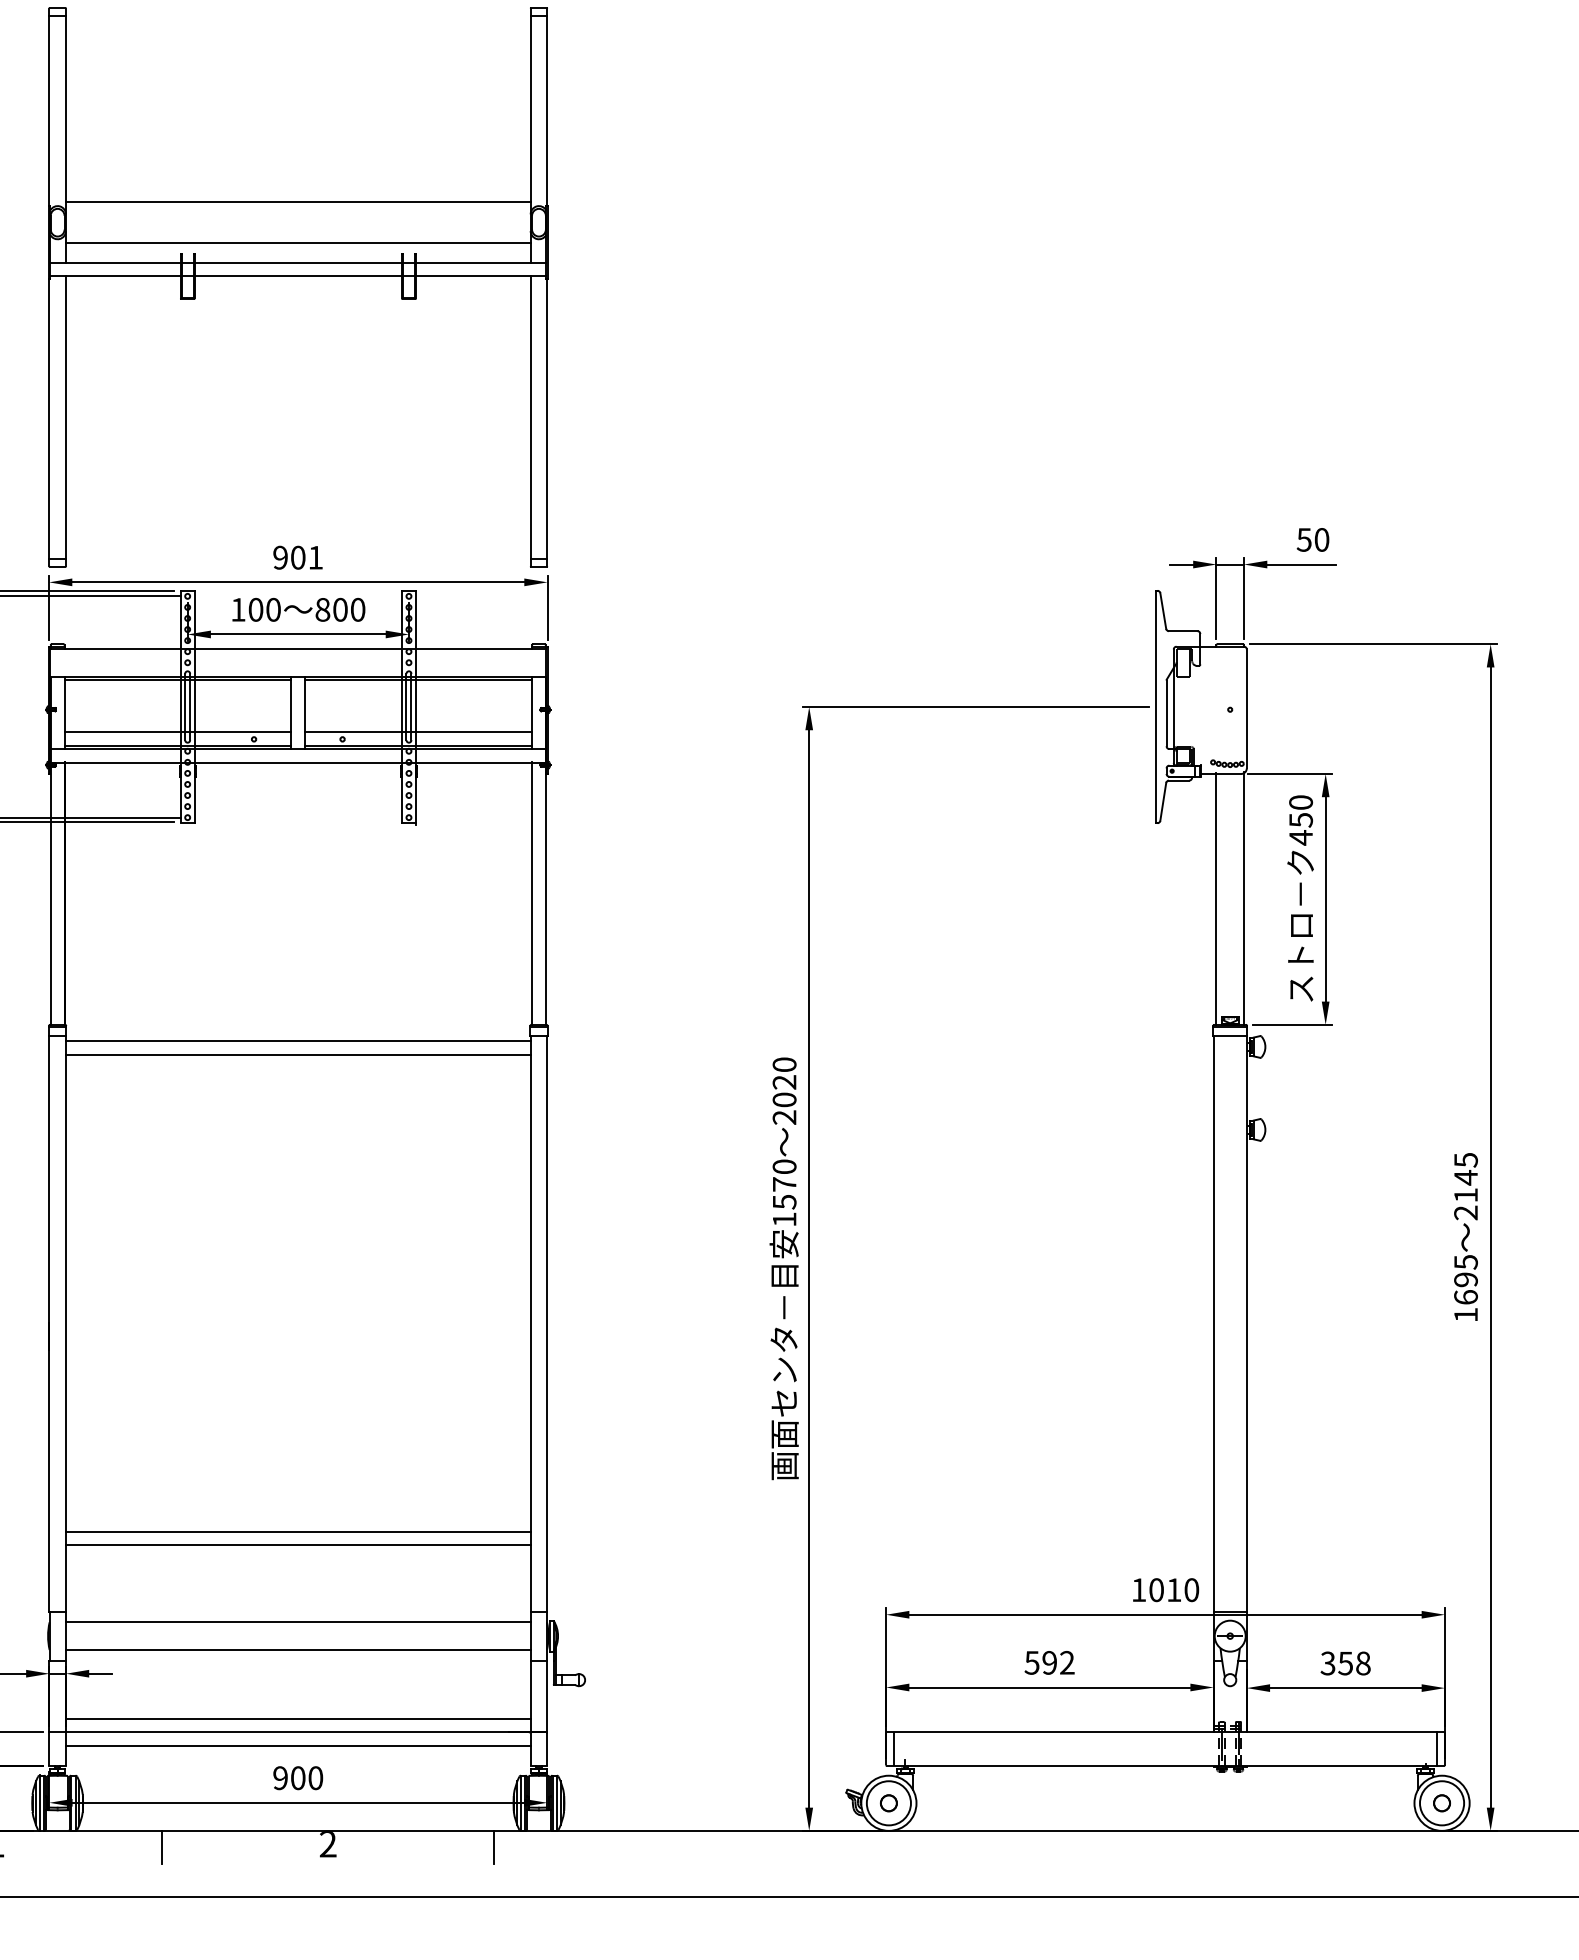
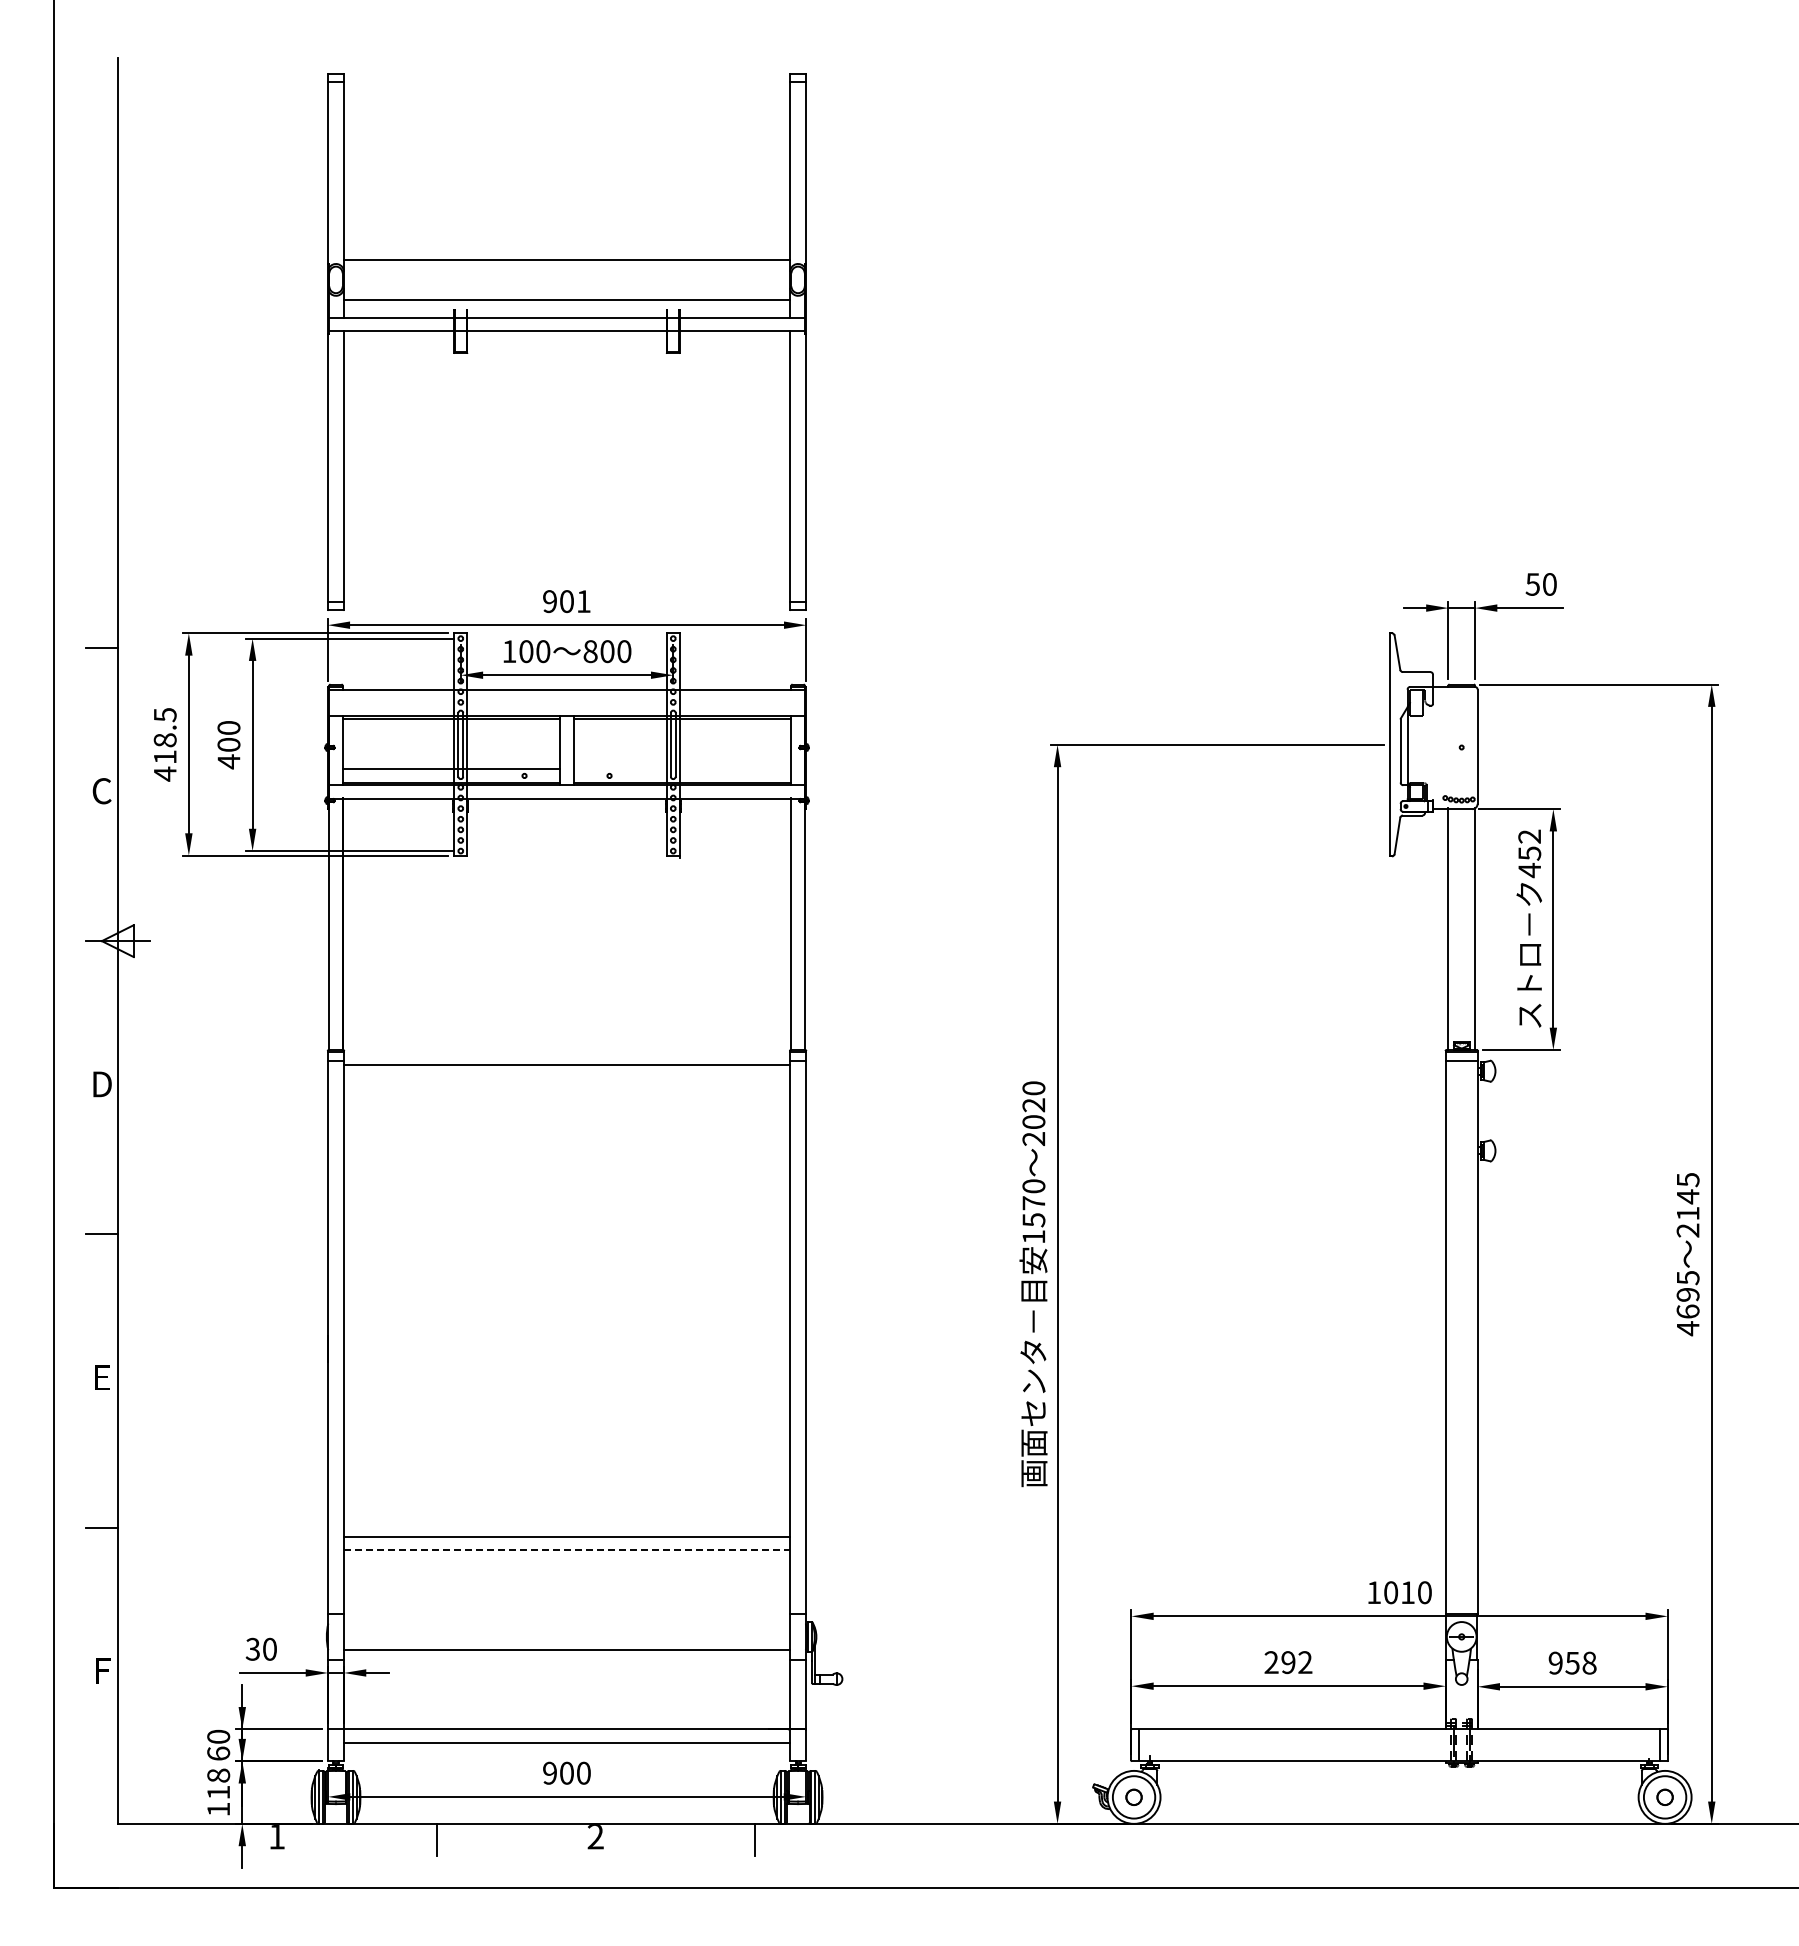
line: (418, 732) -> (682, 769), removed
text: (1300, 802) -> (1529, 836), 450 -> 452
line: (297, 1054) -> (566, 1078), removed
text: (1466, 1314) -> (1688, 1328), 1695 -> 4695
line: (298, 1545) -> (567, 1549), solid -> dashed
line: (297, 1622) -> (566, 1623), removed
text: (1032, 1662) -> (1271, 1662), 592 -> 292
text: (1327, 1663) -> (1555, 1663), 358 -> 958
line: (297, 1719) -> (566, 1716), removed

